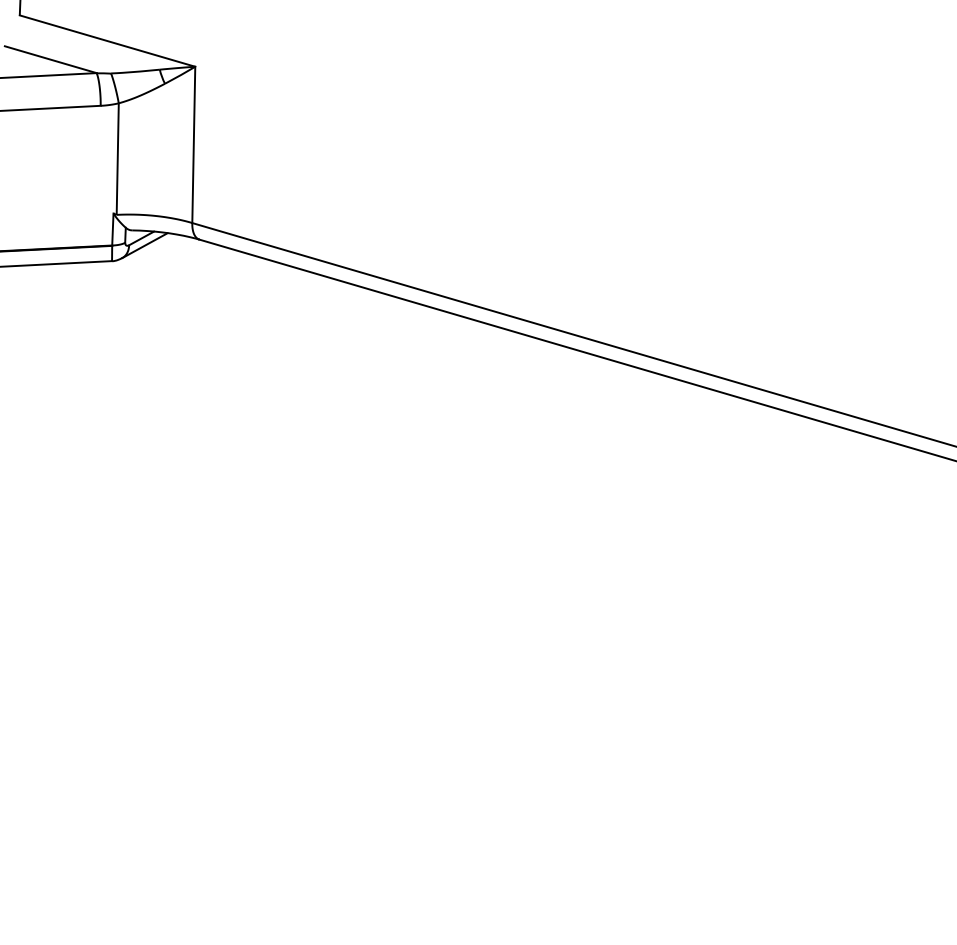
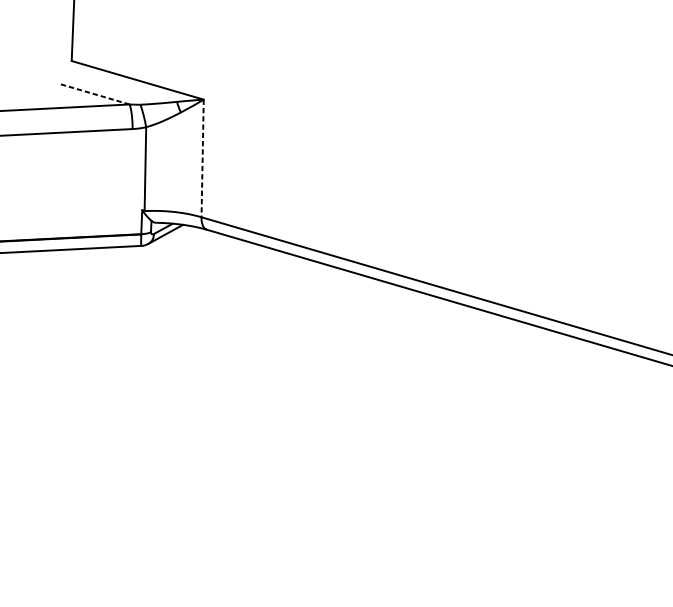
line: (50, 59) -> (94, 94), solid -> dashed
line: (193, 145) -> (202, 158), solid -> dashed

